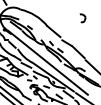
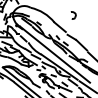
part: (82, 18) -> (73, 15), moved

